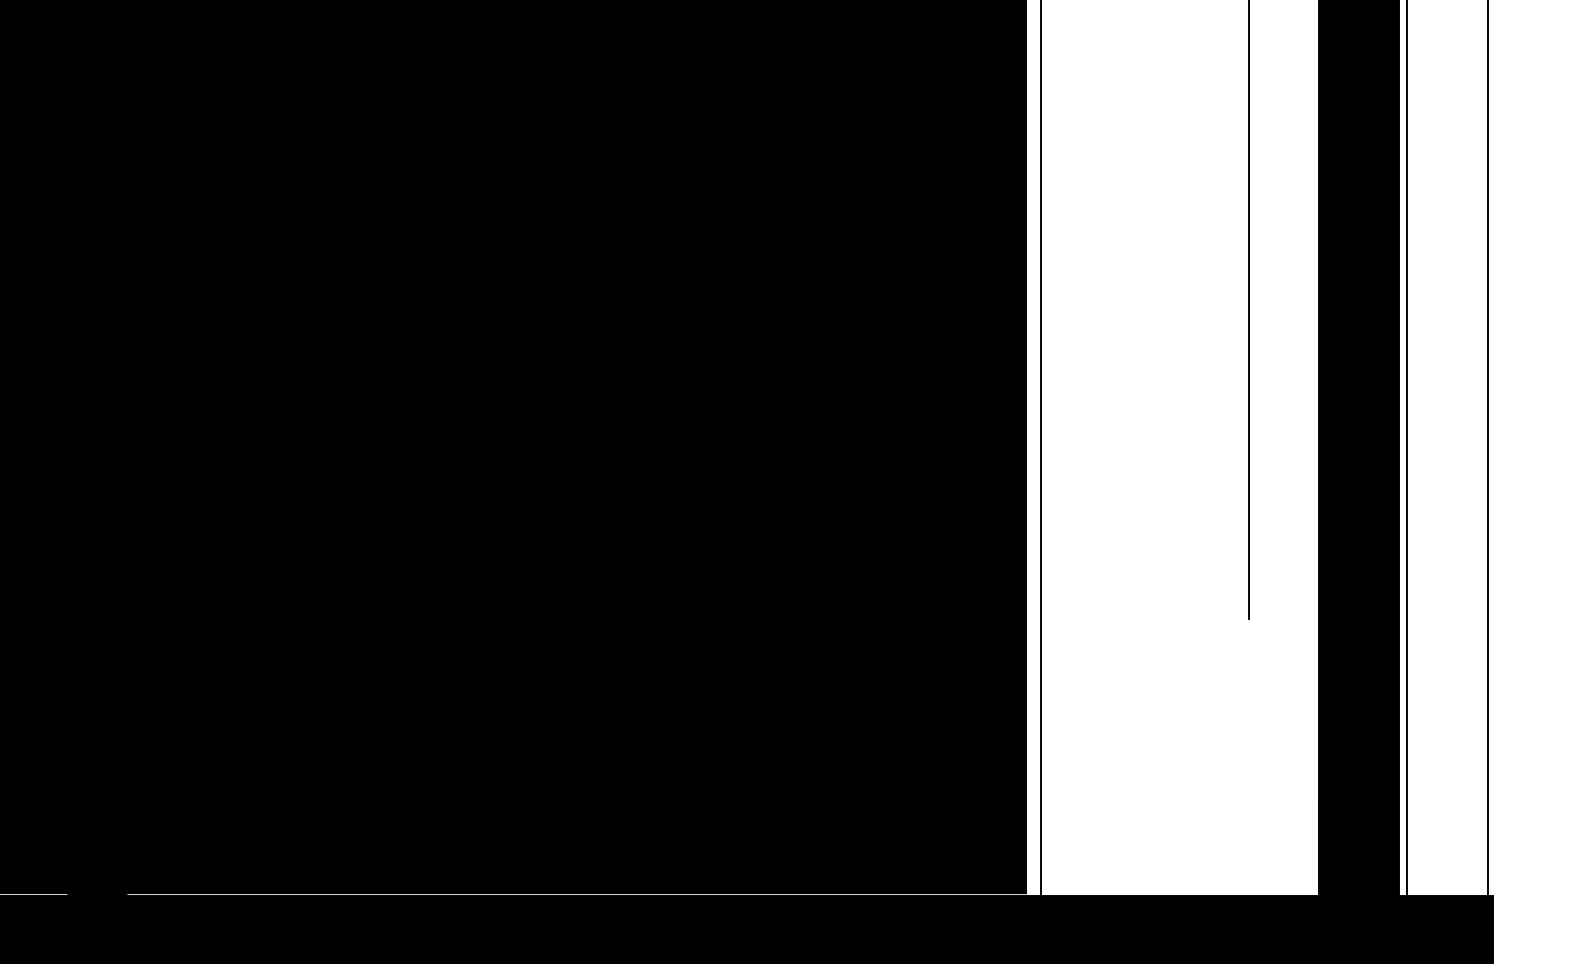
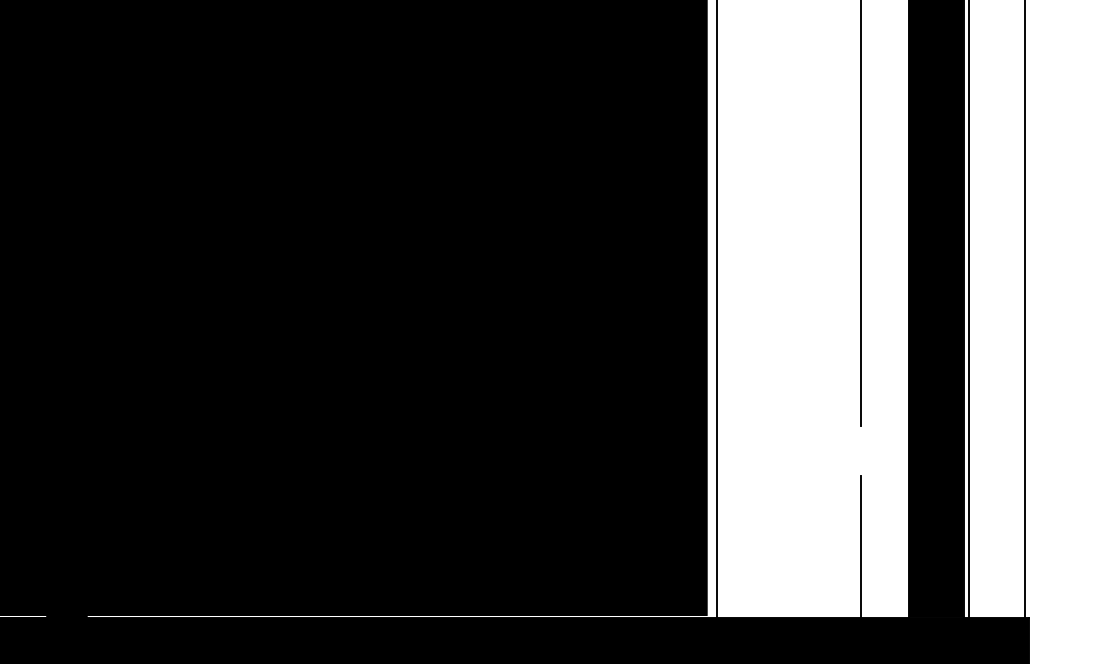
line: (1249, 793) -> (860, 546), added

